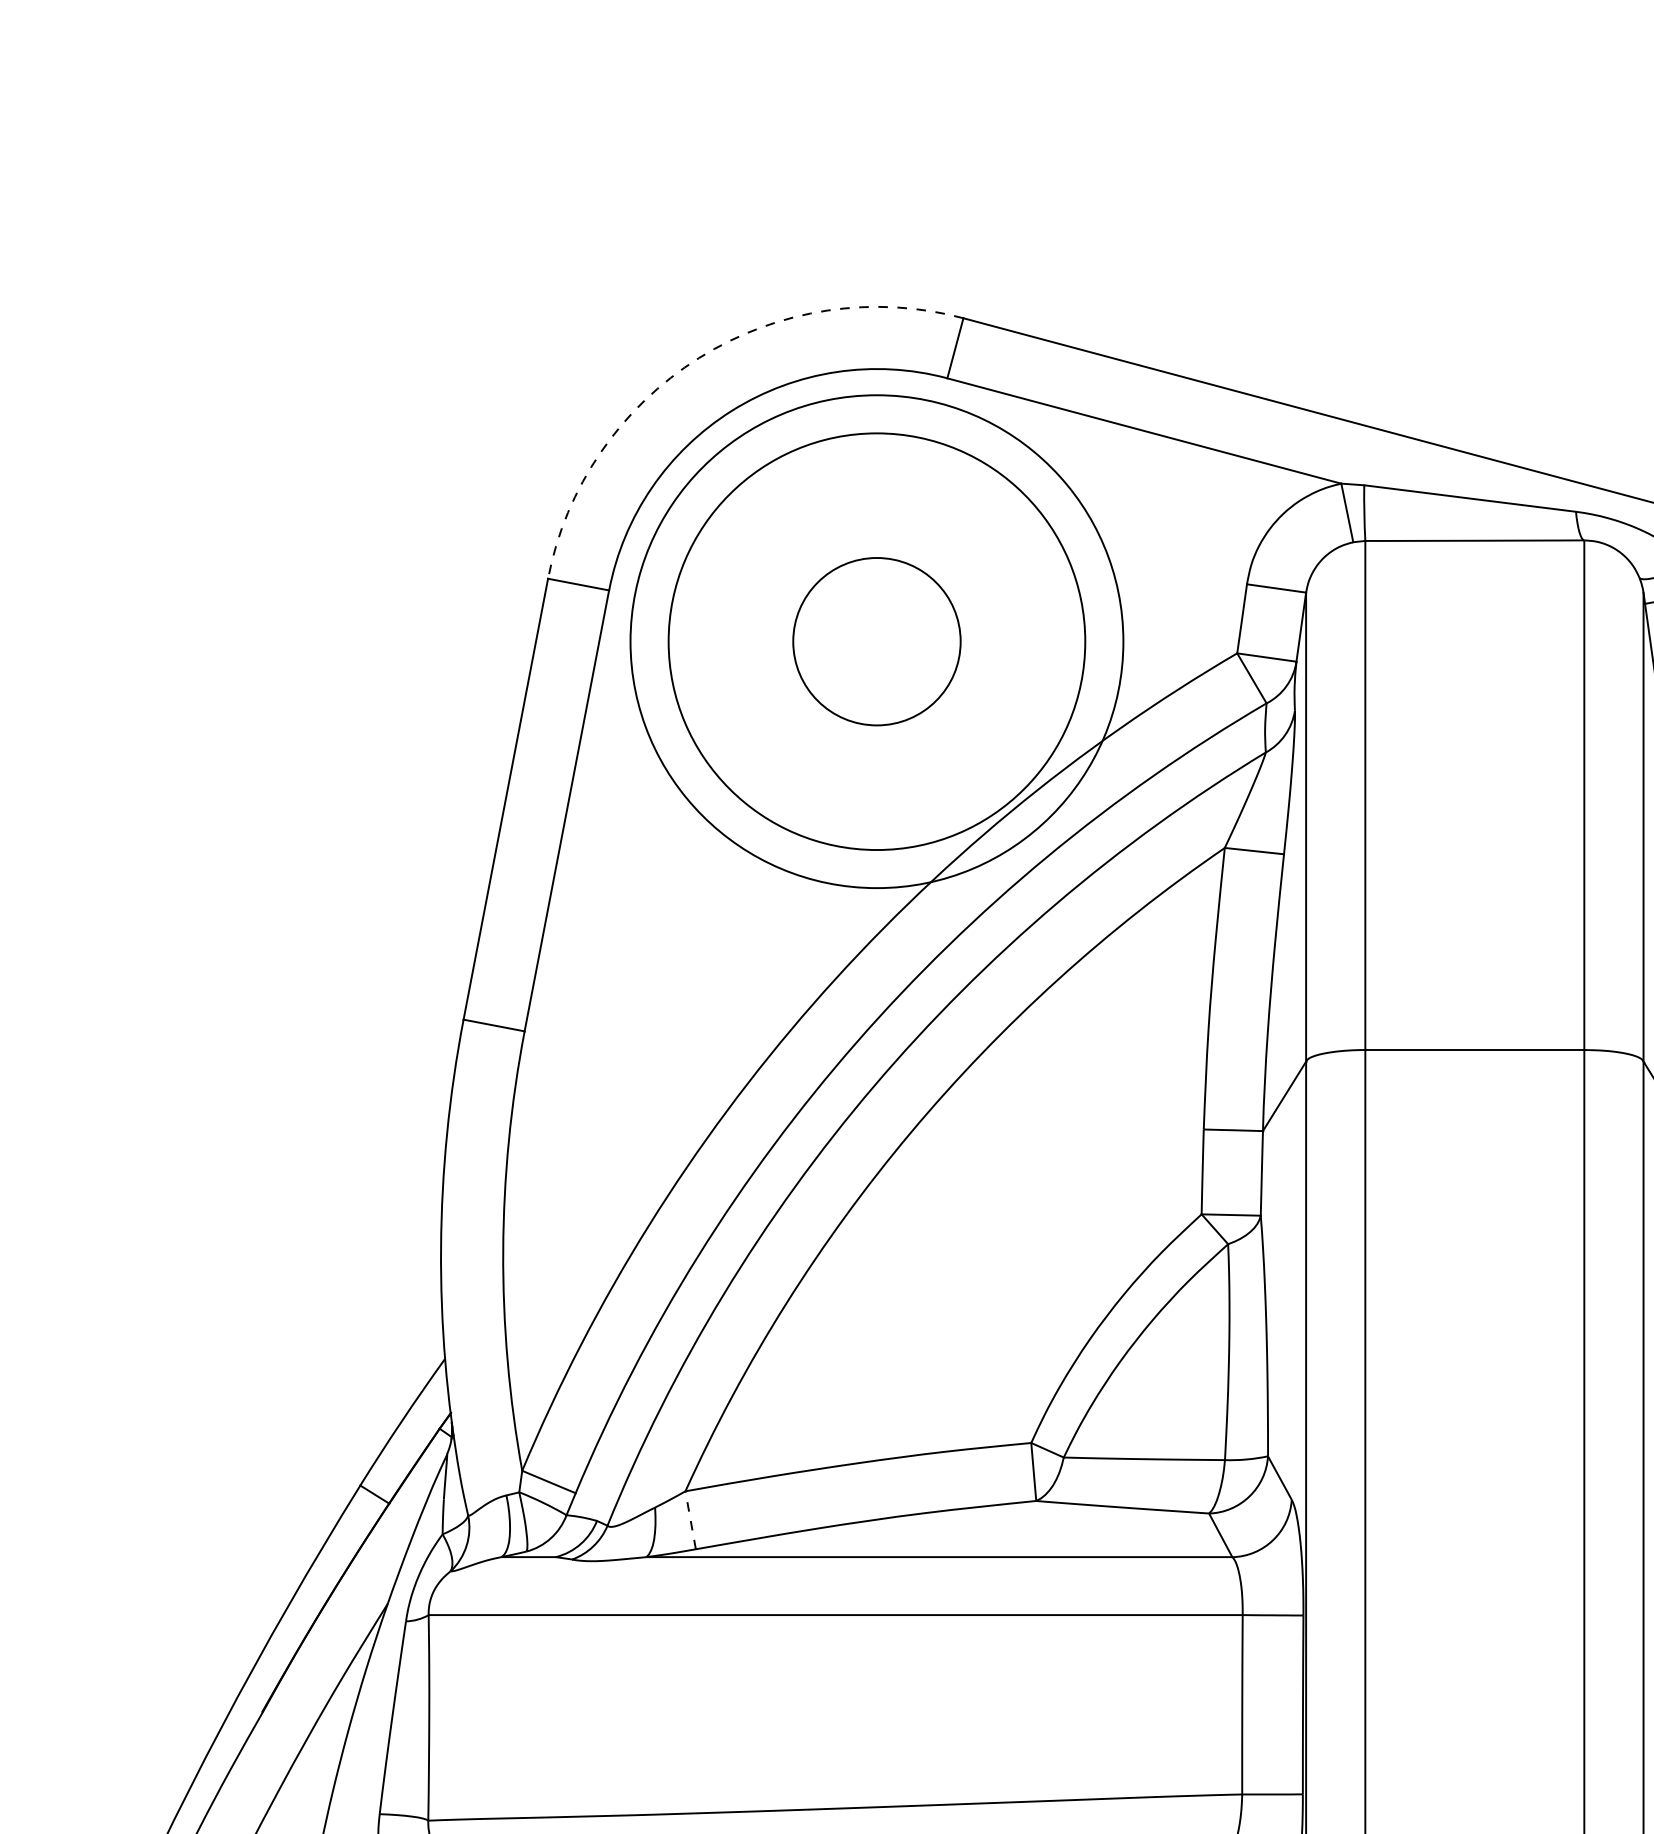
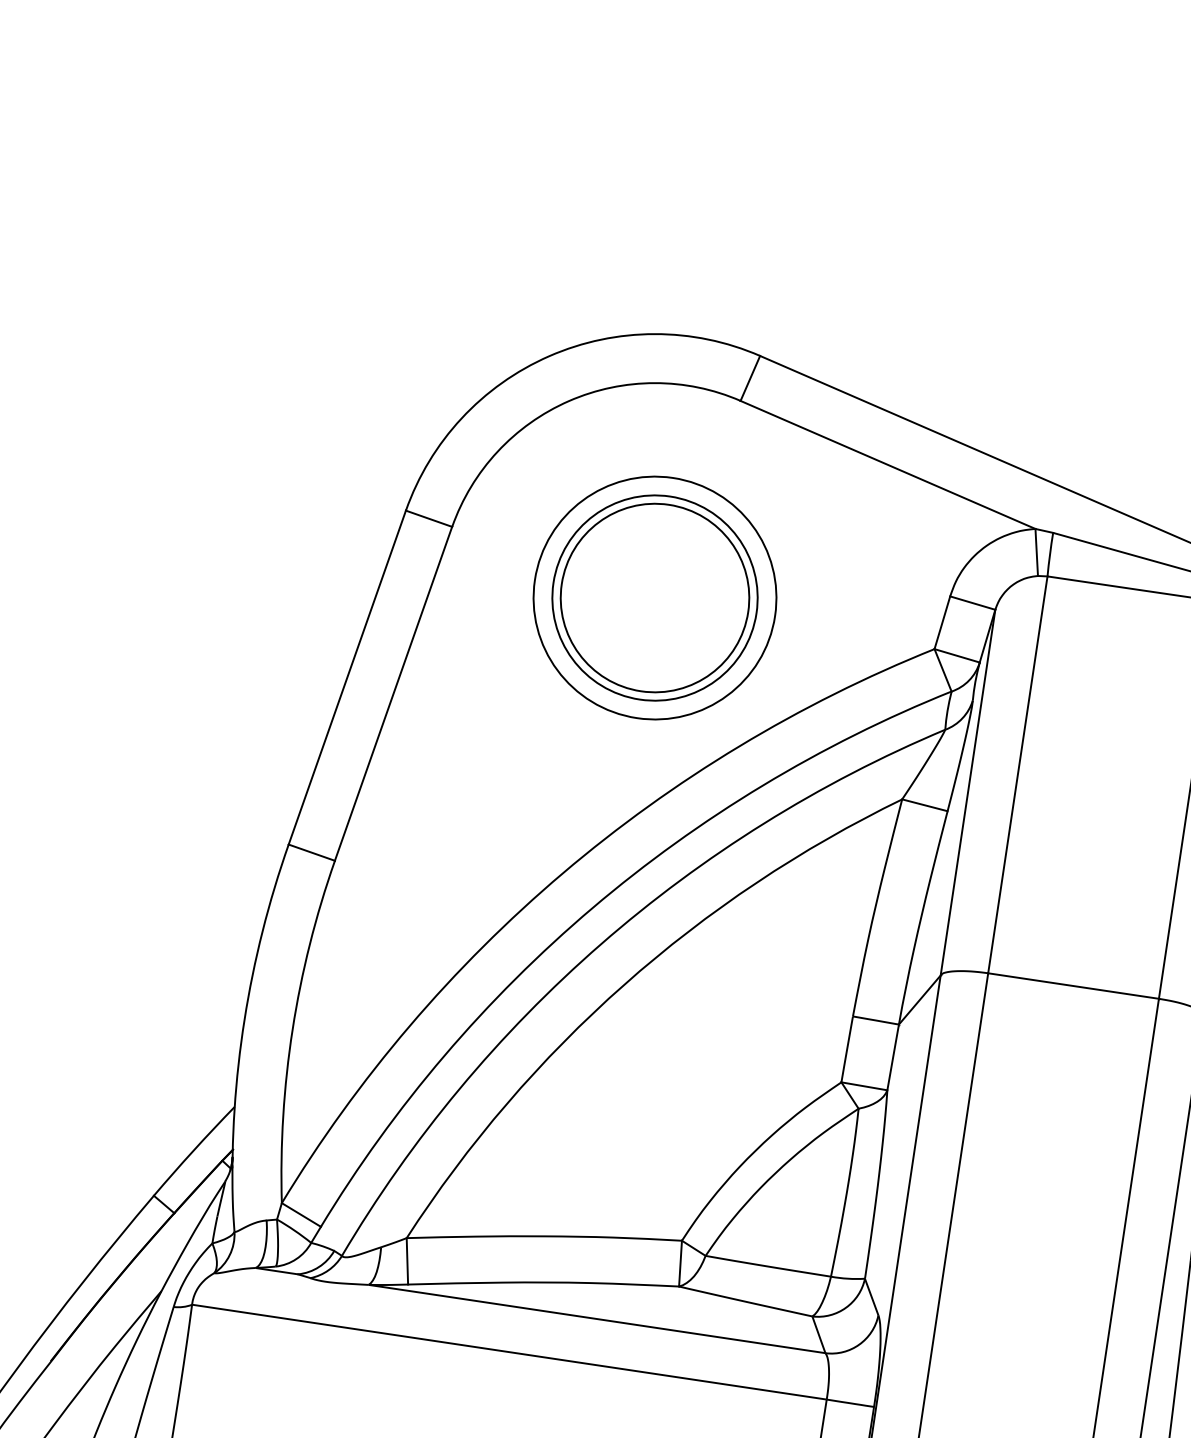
arc: (699, 358) -> (549, 356), dashed -> solid
circle: (876, 641) -> (654, 597), size x0.62
circle: (876, 641) -> (654, 597), size x0.62
circle: (876, 641) -> (654, 597), size x1.43
line: (690, 1519) -> (407, 1260), dashed -> solid

